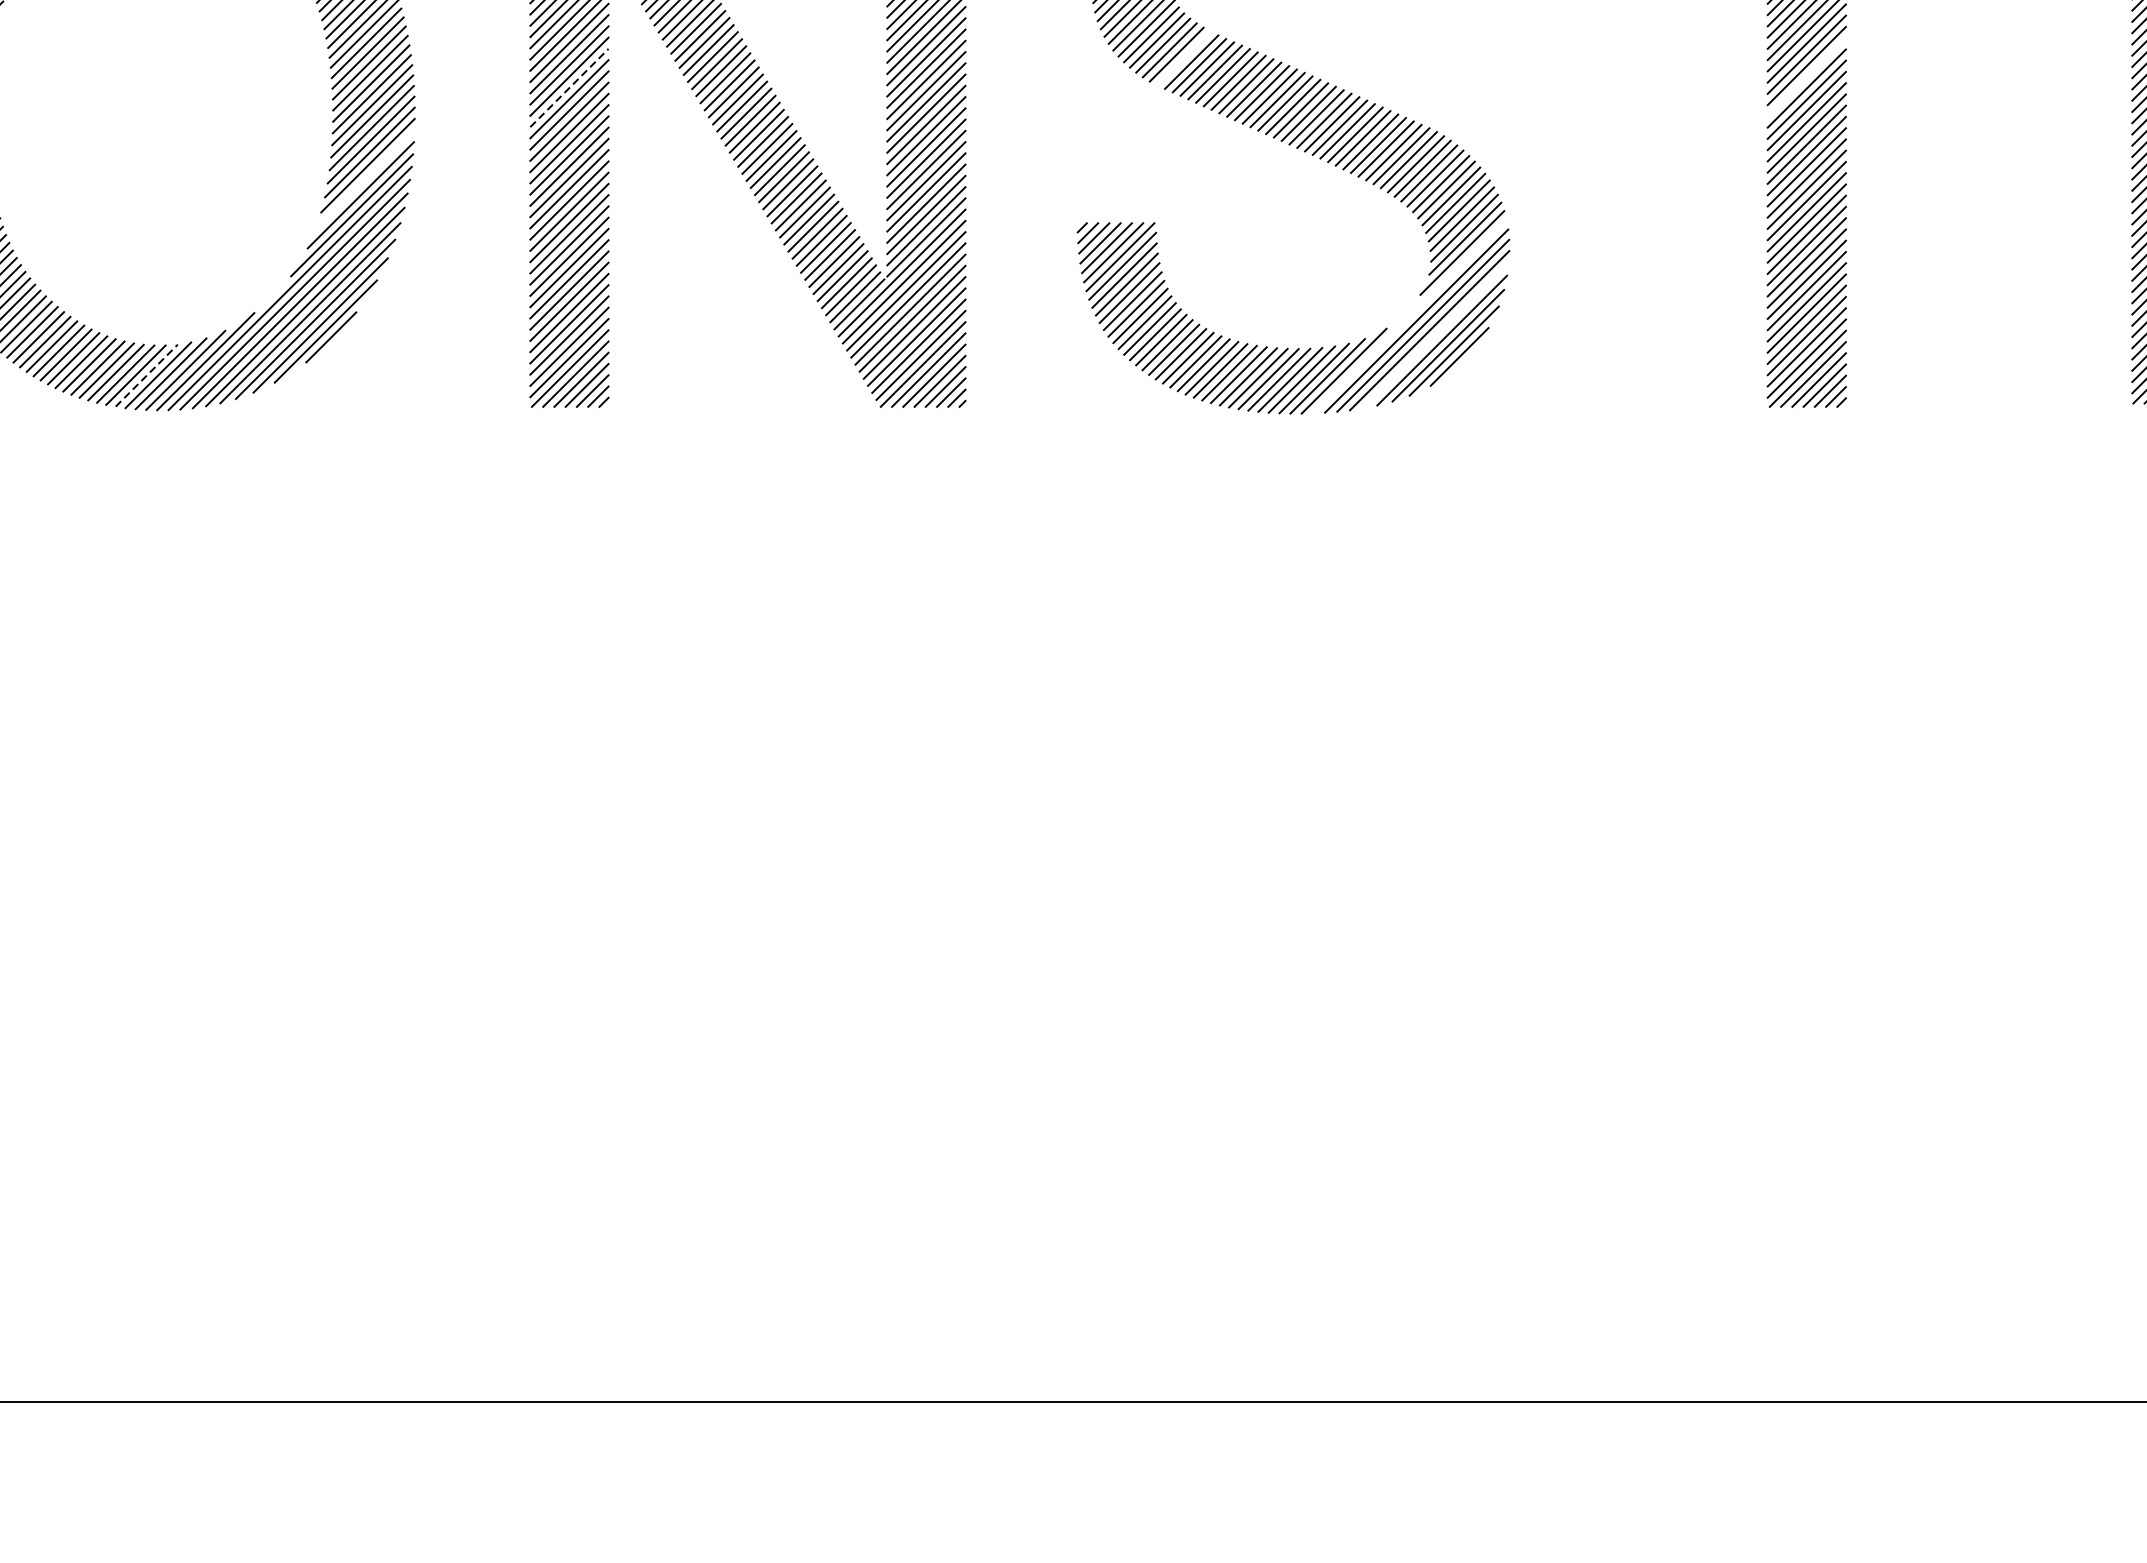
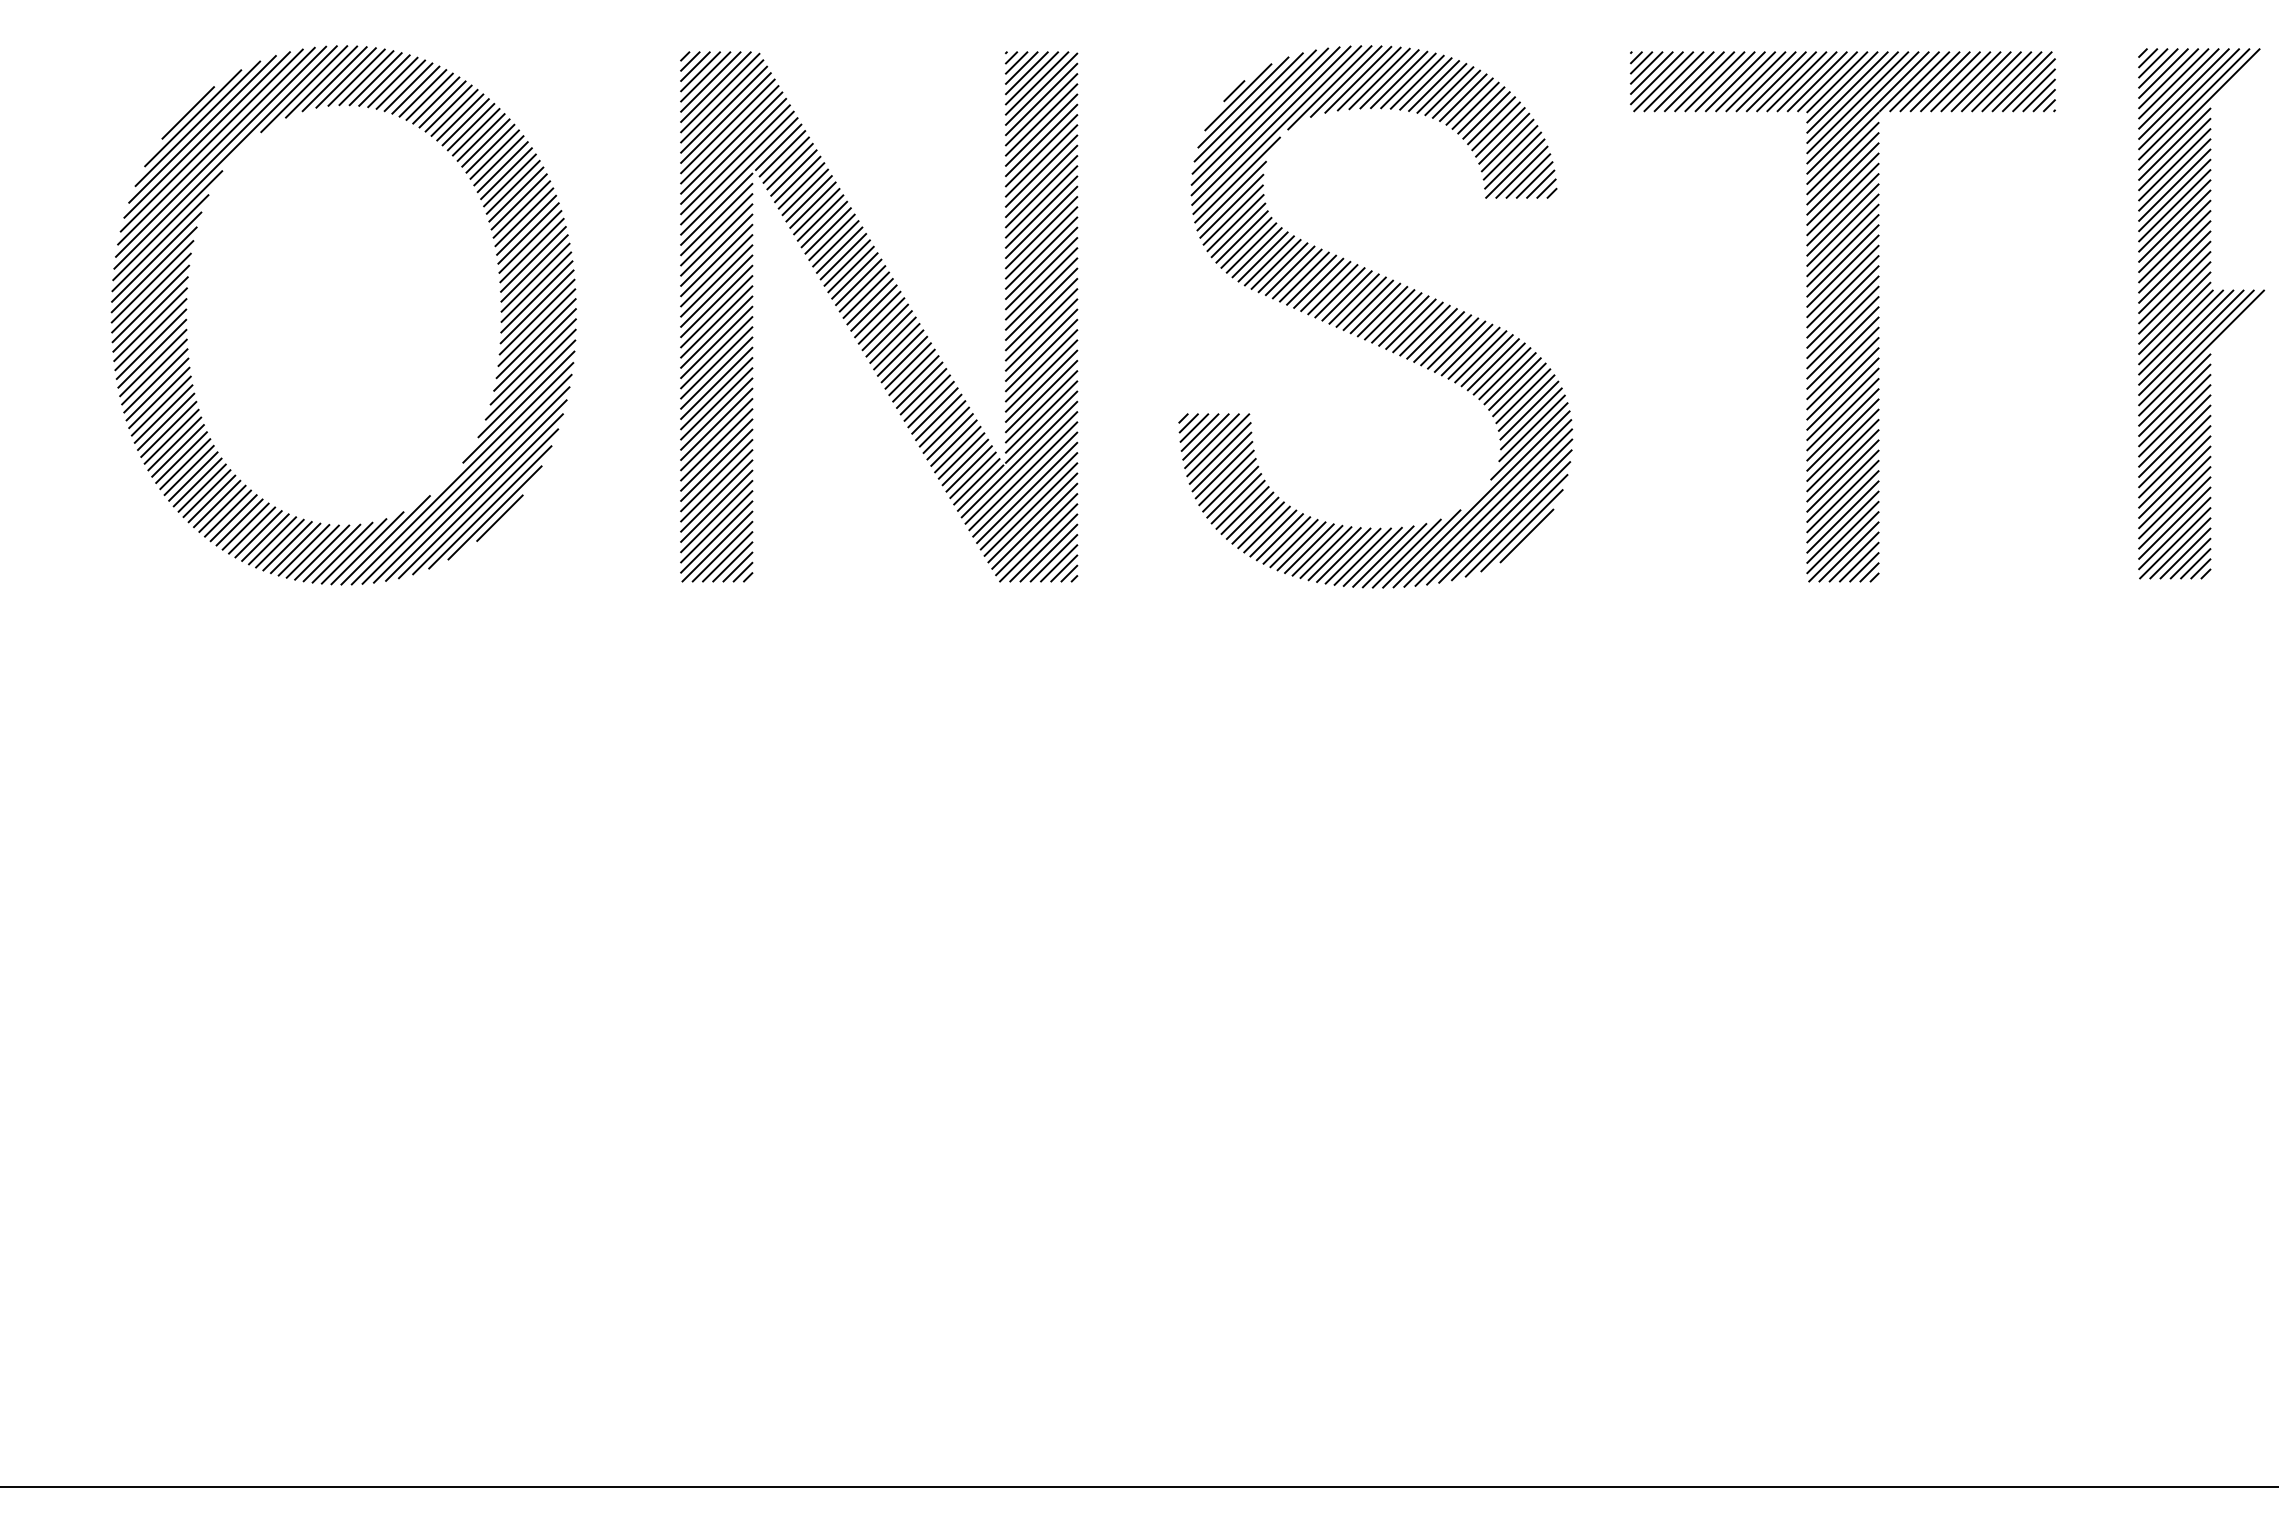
line: (1183, 58) -> (1275, 264), added
line: (1806, 77) -> (1842, 281), added
line: (570, 87) -> (717, 290), dashed -> solid
line: (364, 179) -> (530, 374), added
line: (1409, 316) -> (1481, 499), added
line: (1436, 335) -> (1505, 516), added
line: (146, 376) -> (331, 553), dashed -> solid

